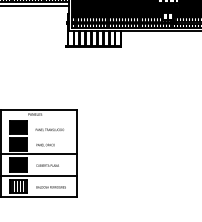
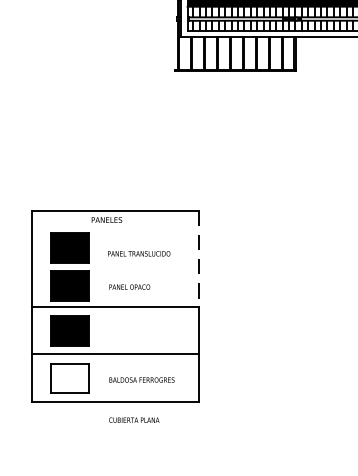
line: (77, 132) -> (199, 259), solid -> dashed
text: (47, 165) -> (133, 419), moved
hatch: (17, 186) -> (67, 378), removed

